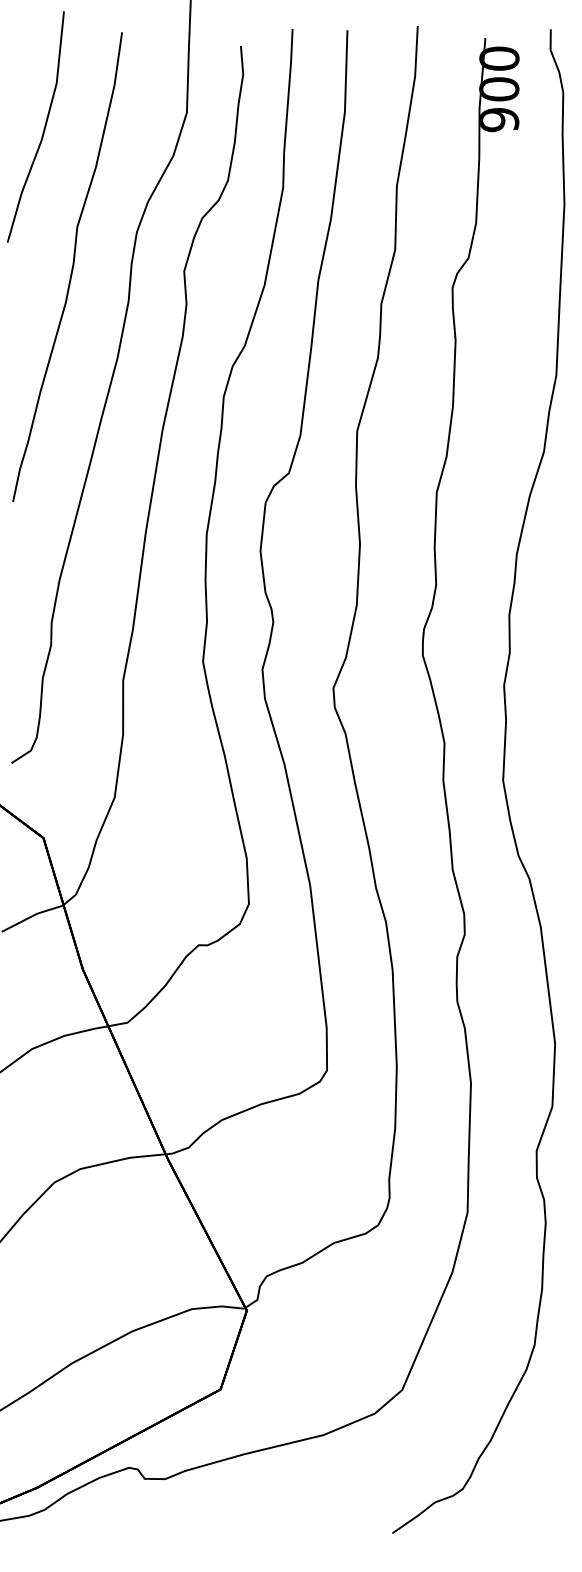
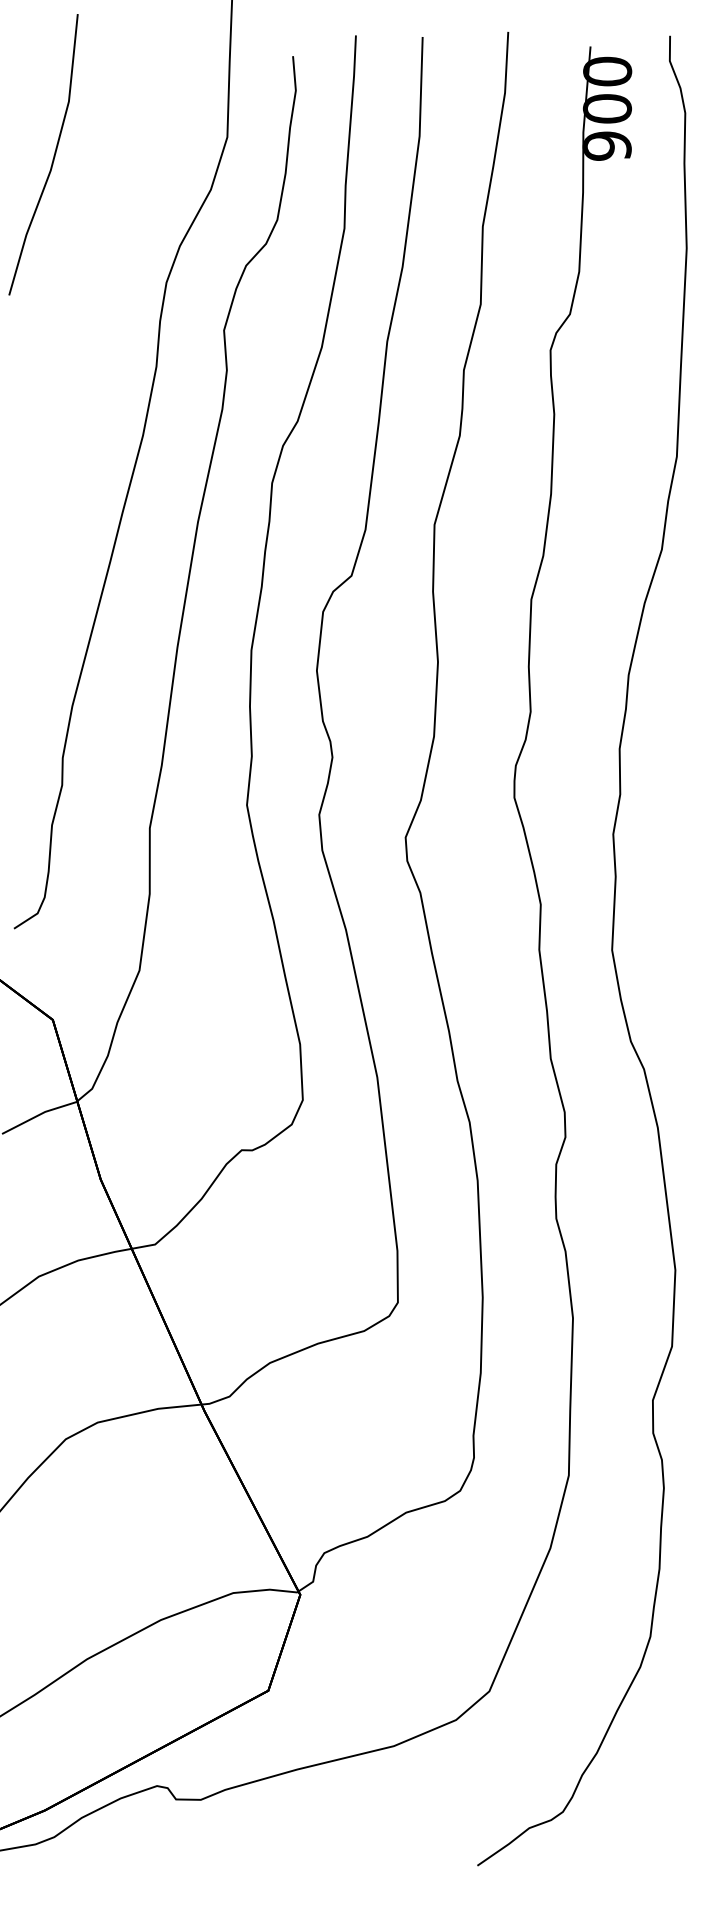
curve: (71, 266) -> (87, 324), removed

